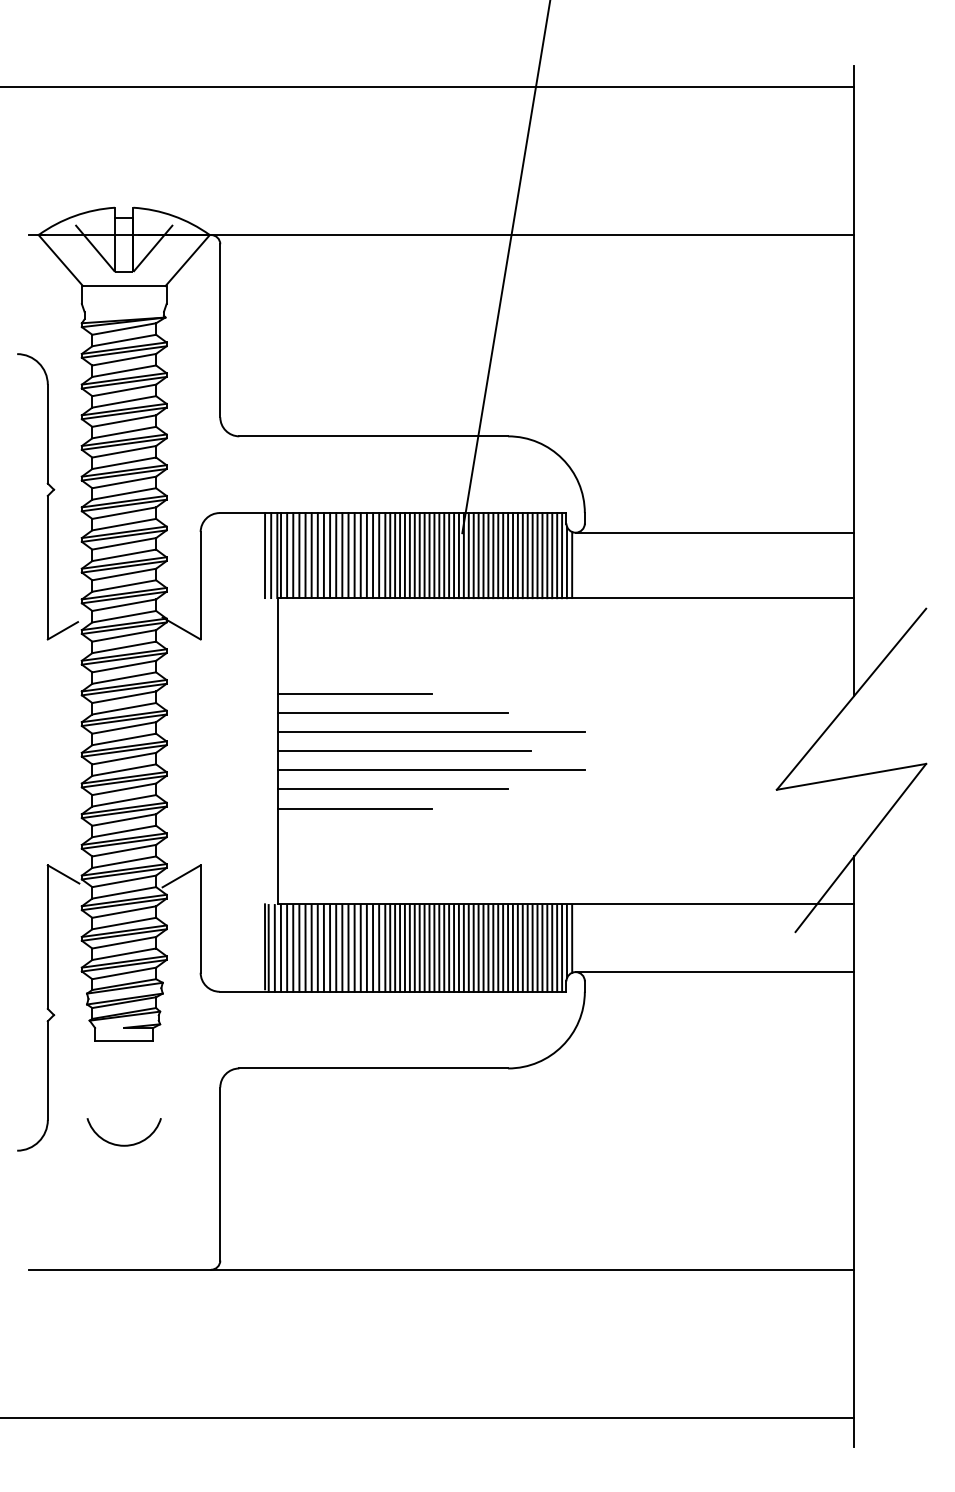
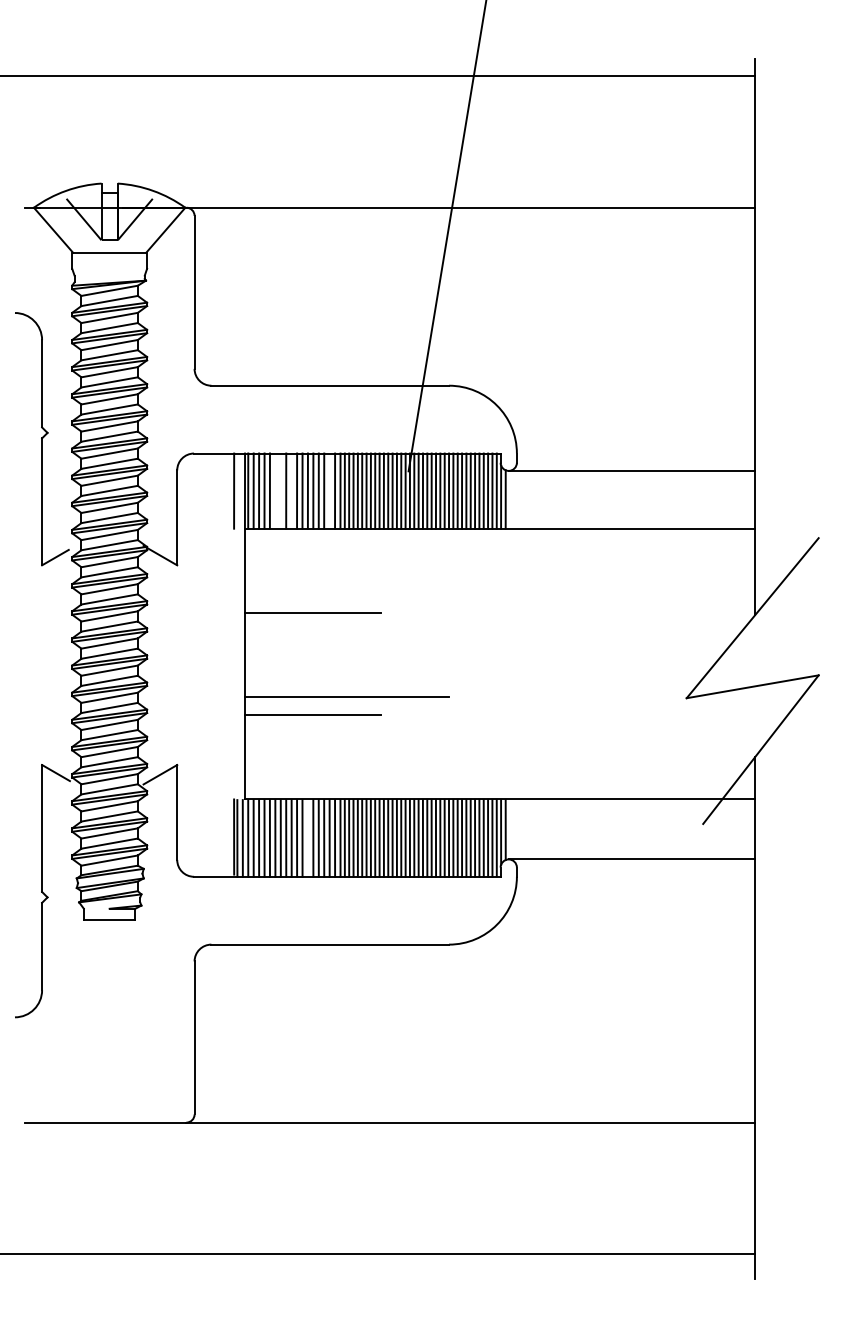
line: (271, 554) -> (239, 490), removed
line: (311, 554) -> (275, 490), removed
line: (317, 554) -> (280, 490), removed
line: (329, 554) -> (291, 490), removed
line: (372, 554) -> (329, 490), removed
line: (393, 713) -> (347, 630), removed
line: (431, 731) -> (381, 646), removed
line: (404, 750) -> (357, 663), removed
line: (431, 769) -> (381, 680), removed
line: (348, 948) -> (307, 838), removed
arc: (119, 1144) -> (105, 1011), removed

